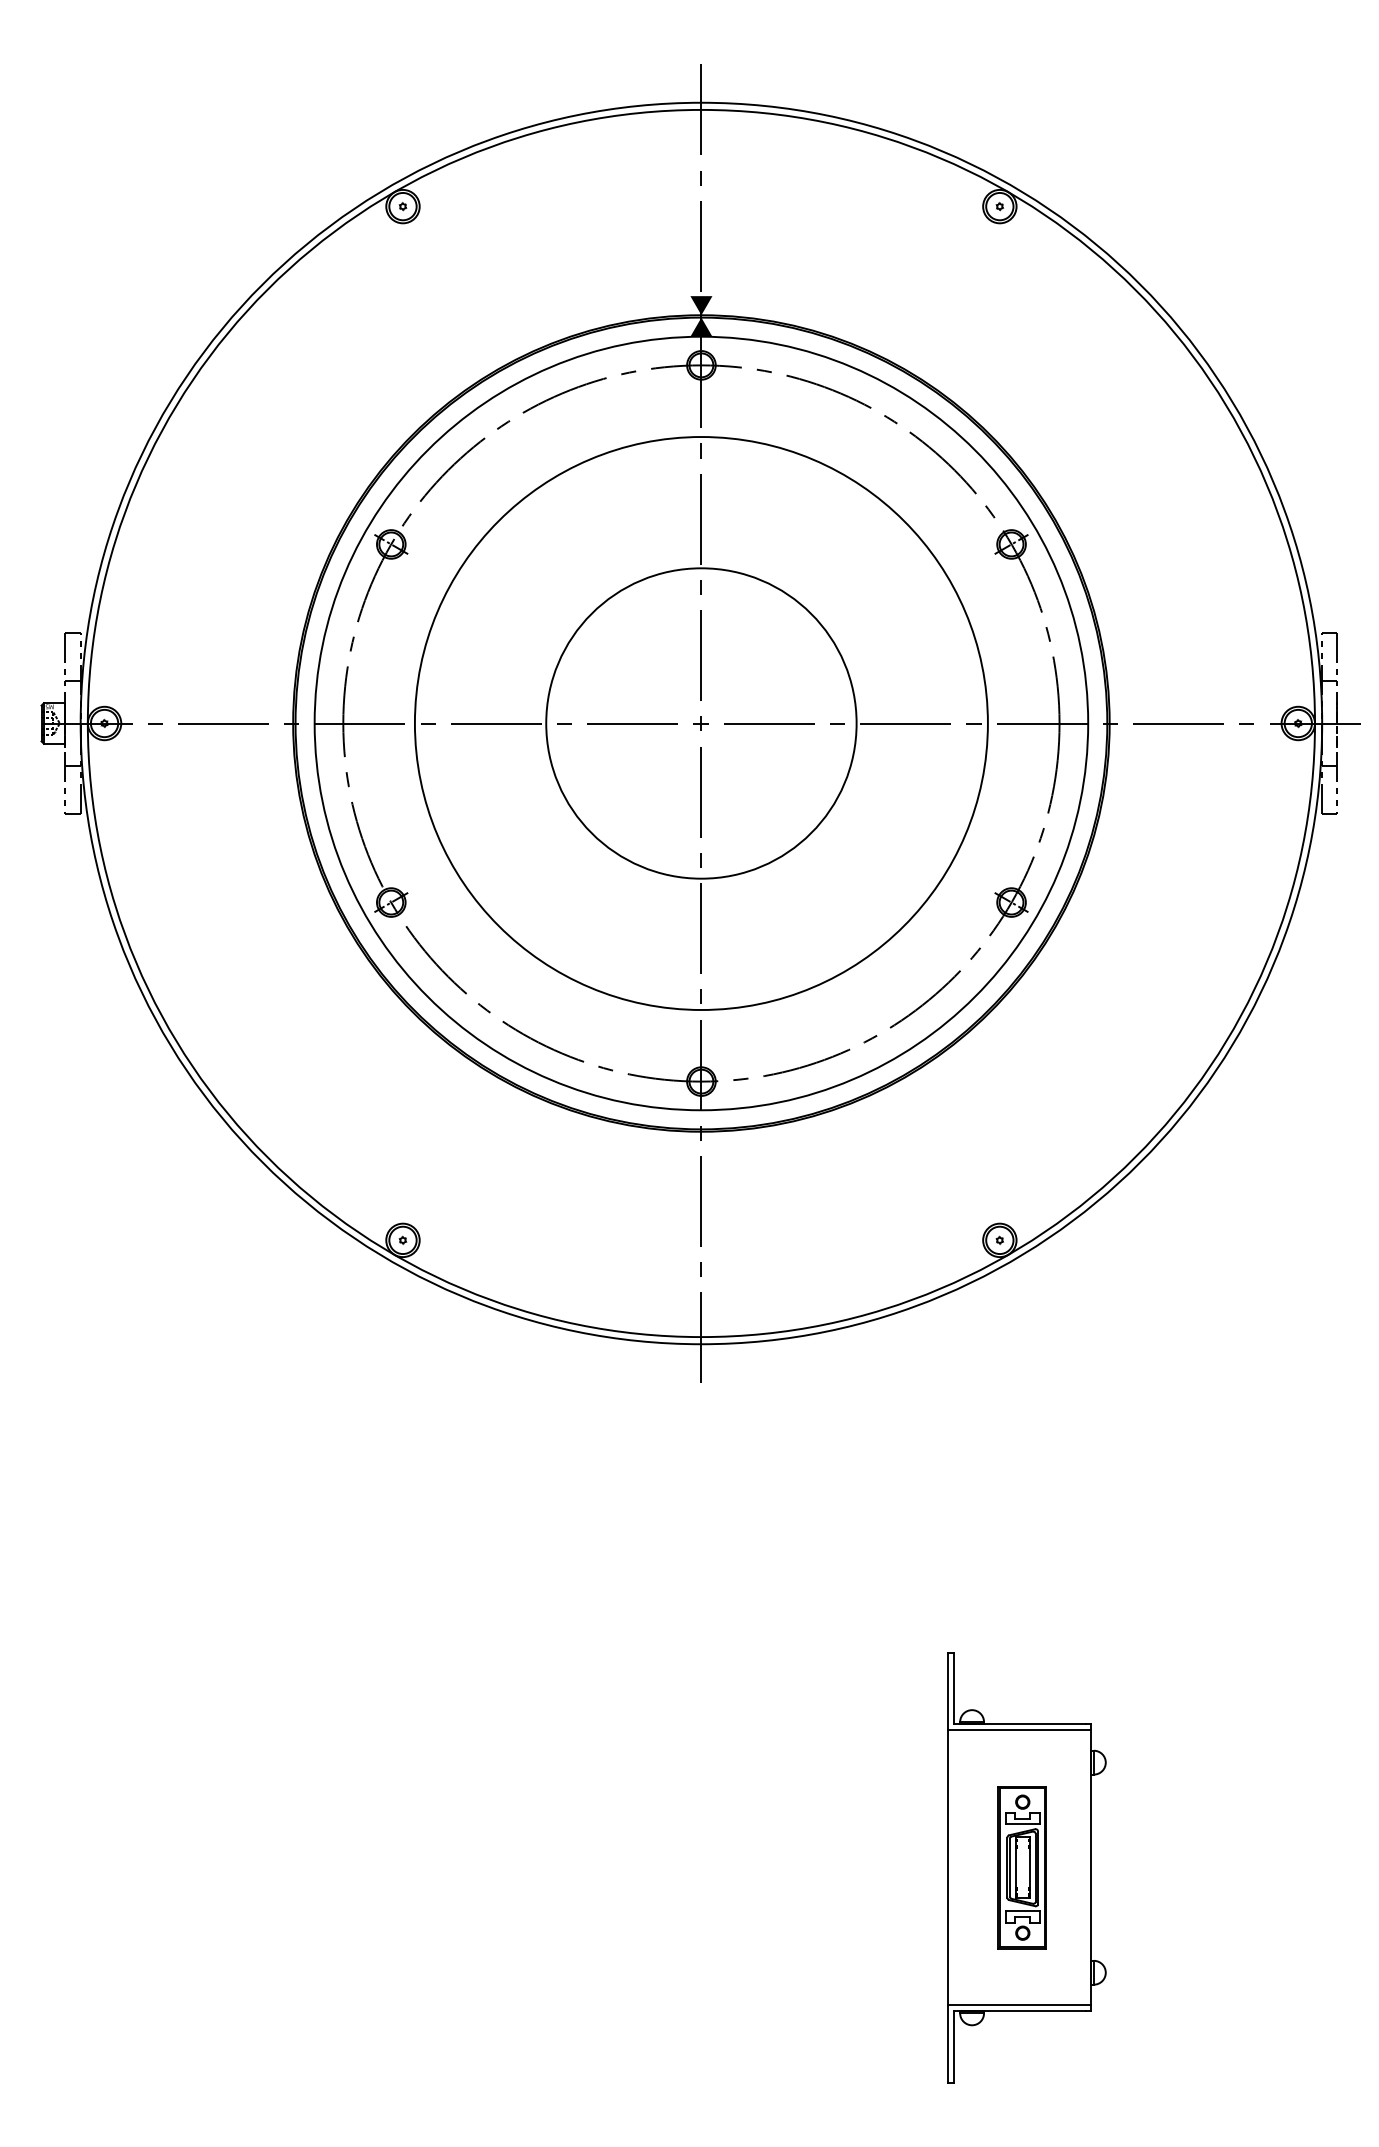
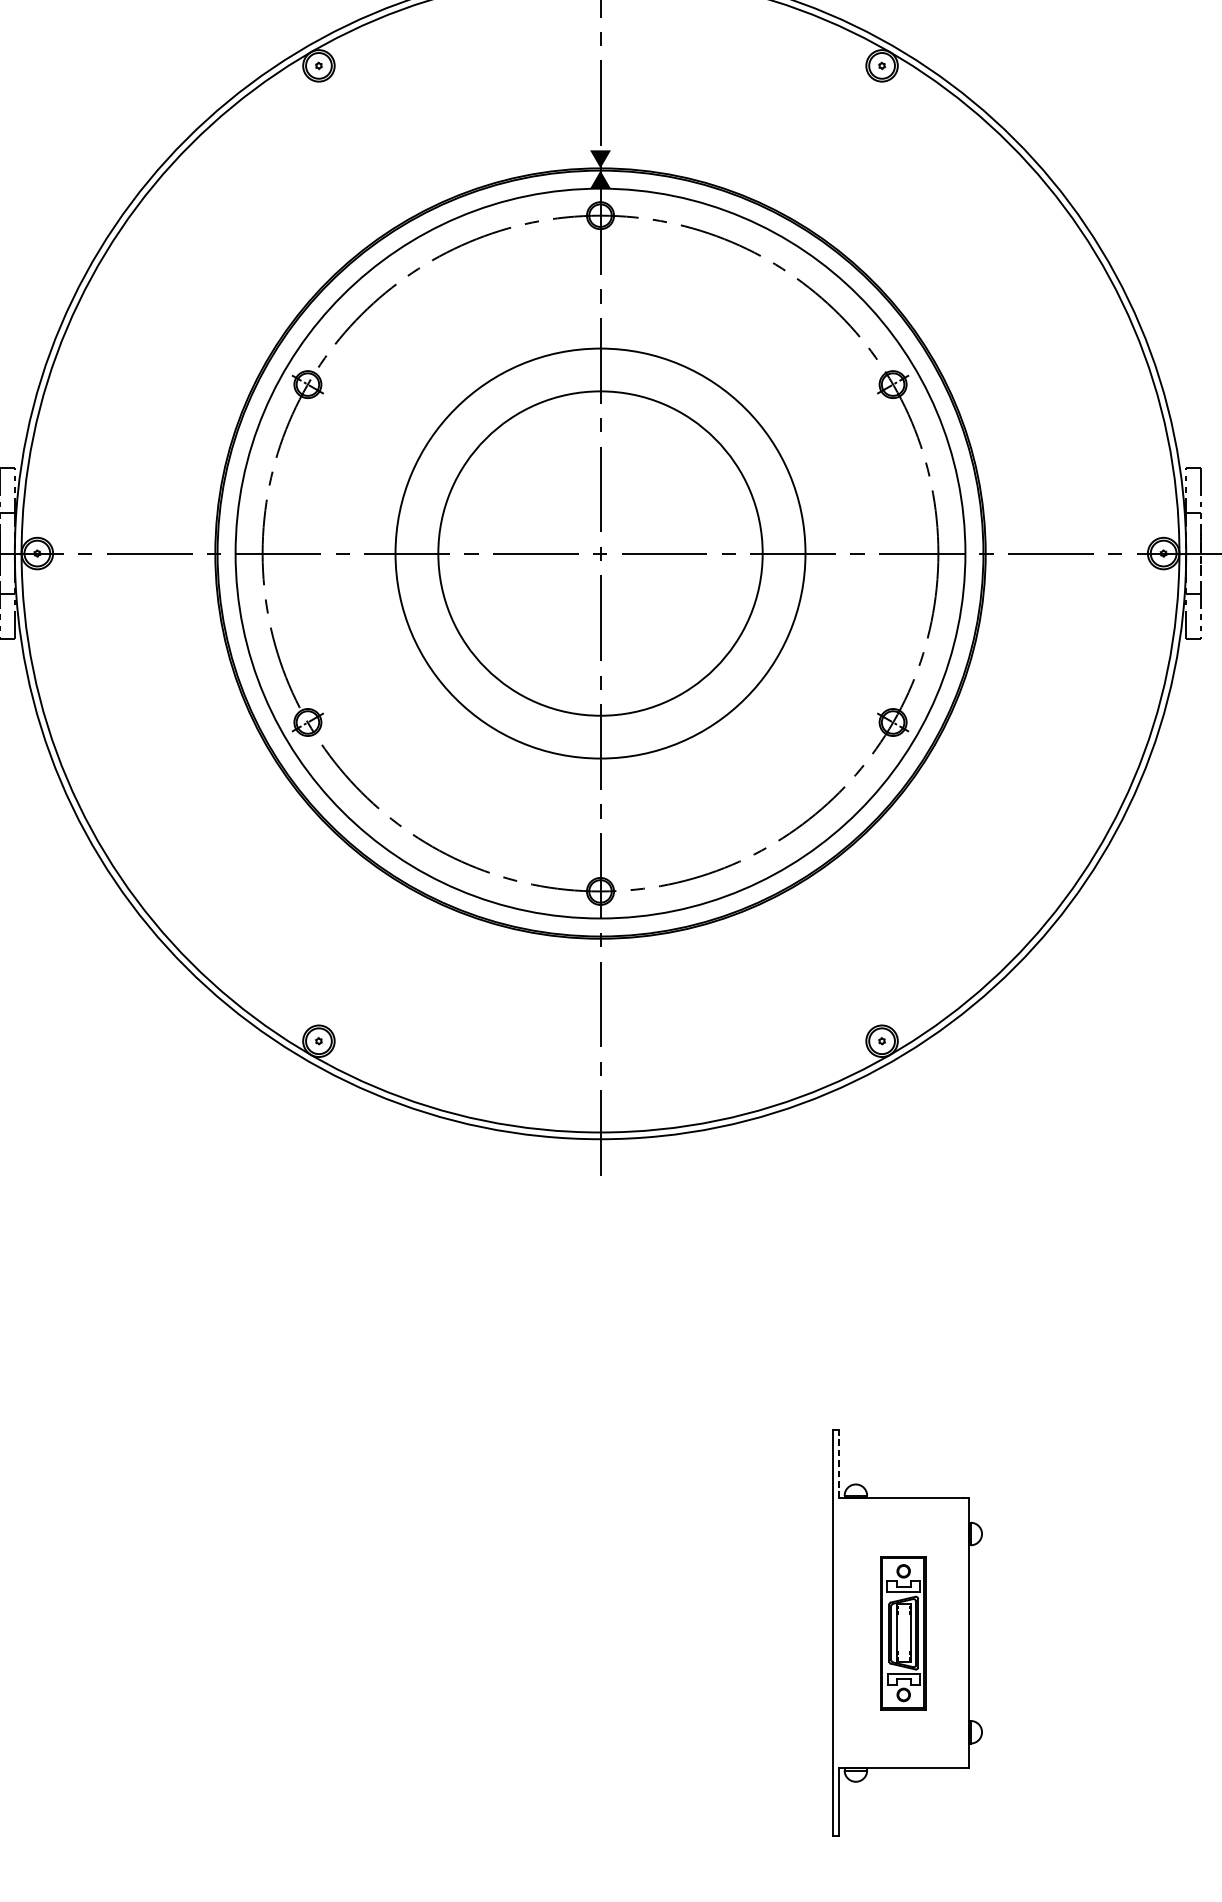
circle: (700, 723) -> (599, 553), size x0.6
circle: (701, 723) -> (600, 553), size x1.4
line: (953, 1688) -> (838, 1464), solid -> dashed
line: (1019, 1730) -> (900, 1503), removed
line: (1019, 2005) -> (900, 1763), removed

